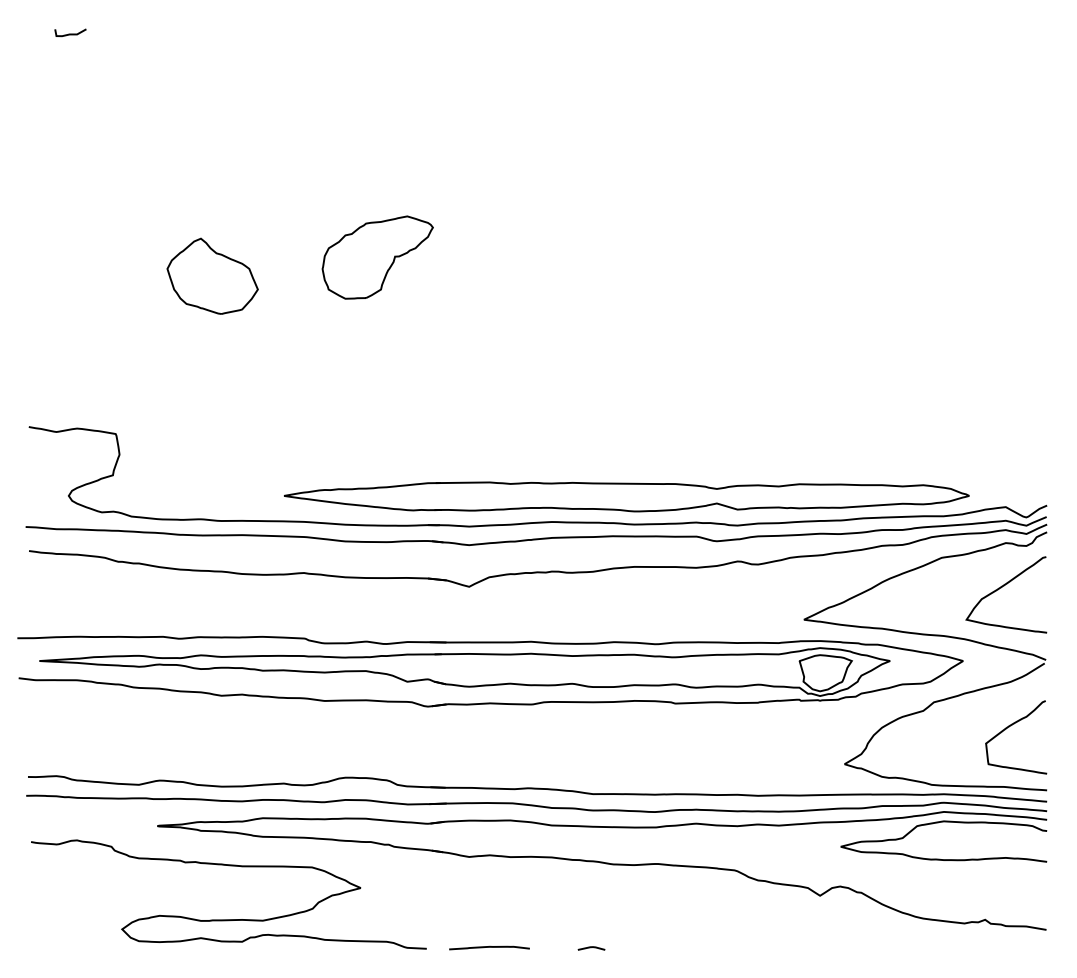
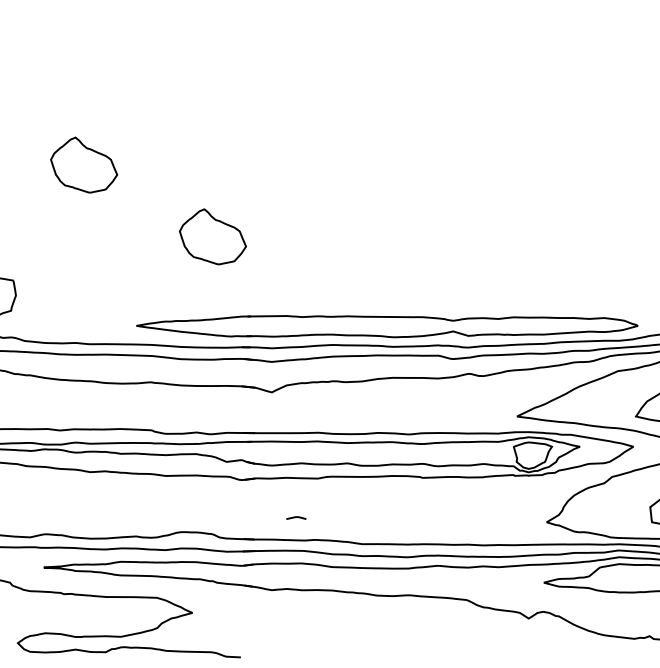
part: (377, 257) -> (204, 151), removed
part: (388, 373) -> (212, 236), added
curve: (489, 947) -> (286, 656), removed
line: (591, 948) -> (296, 518), moved

